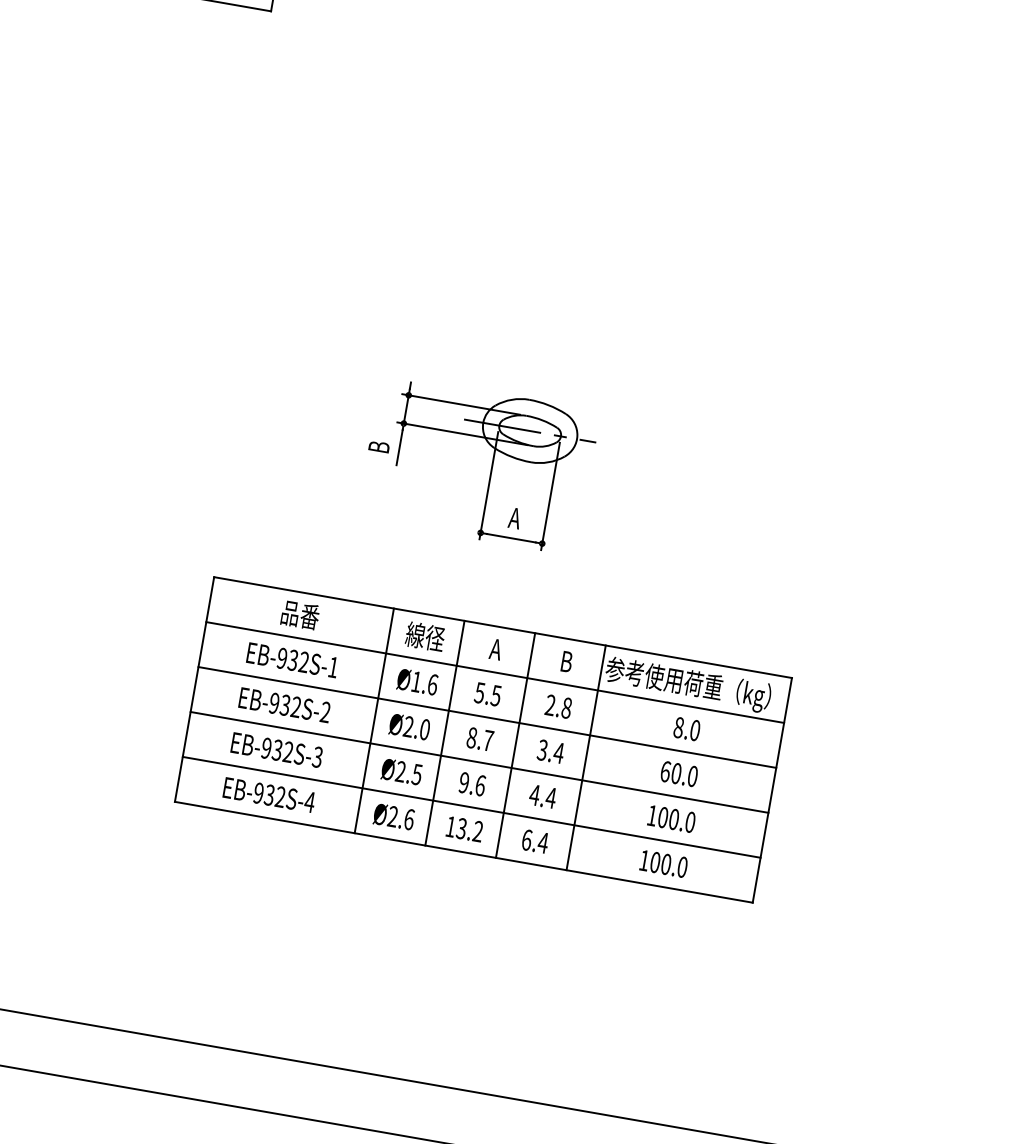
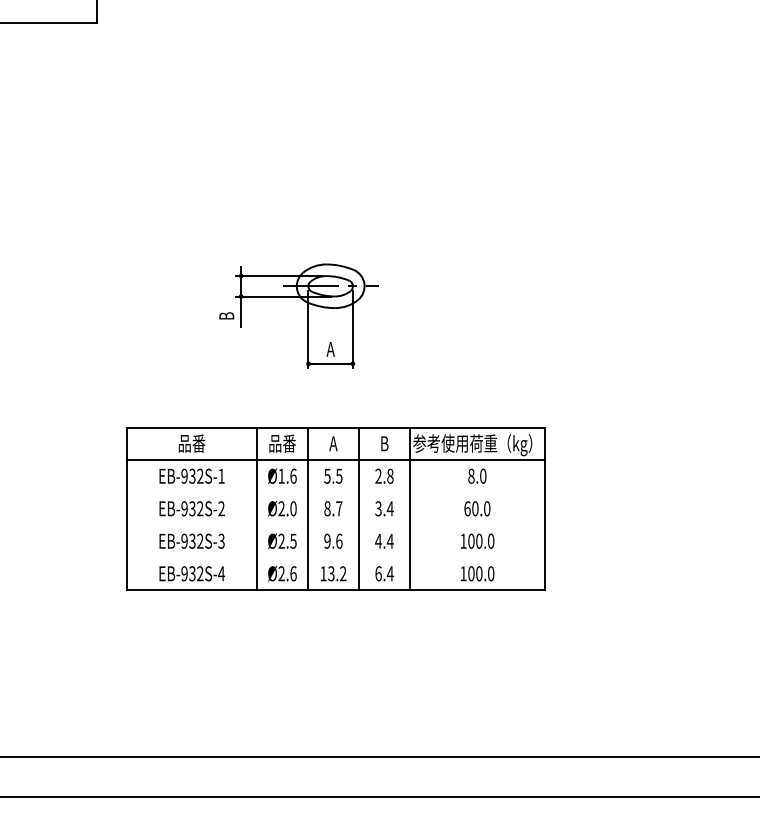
text: (424, 636) -> (281, 443), 線径 -> 品番
line: (487, 717) -> (335, 492), removed
line: (479, 762) -> (335, 525), removed
line: (471, 807) -> (335, 557), removed

